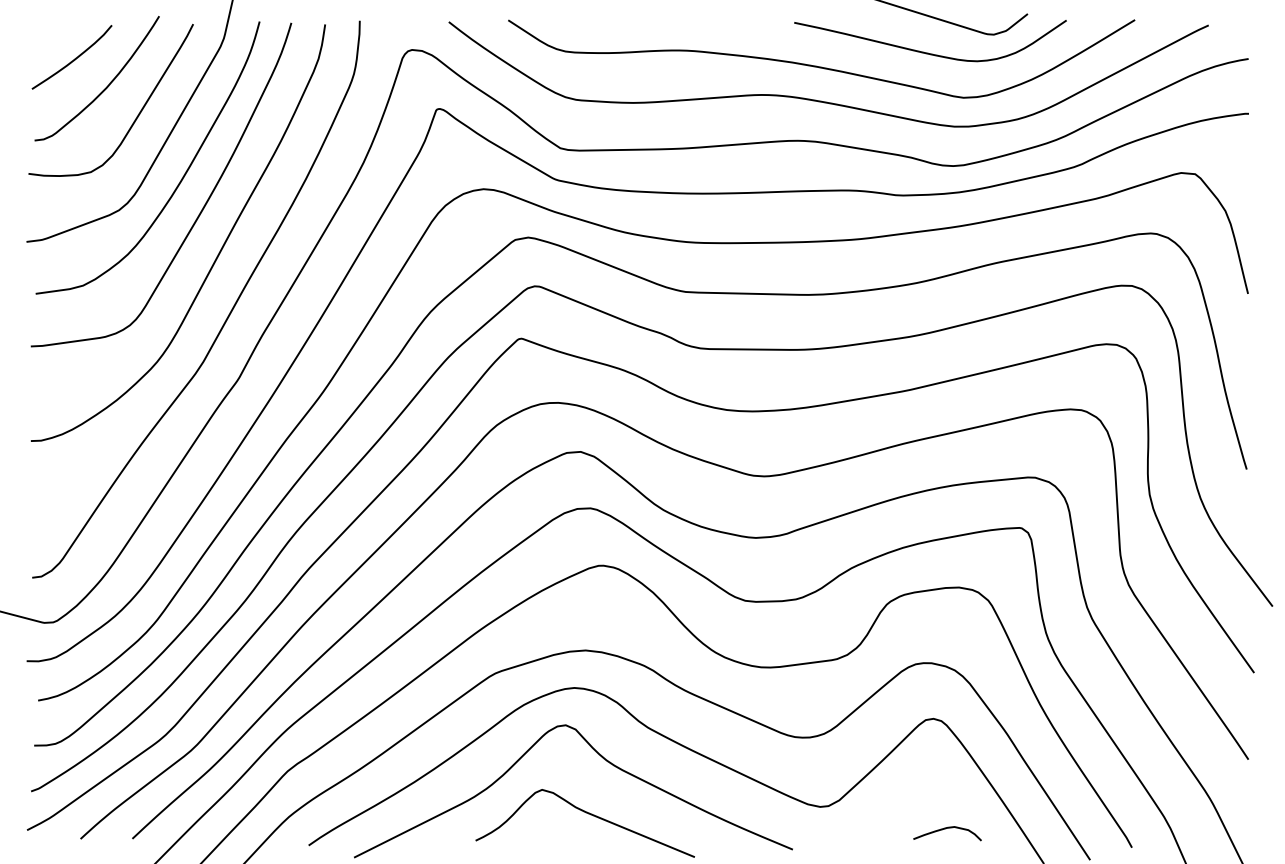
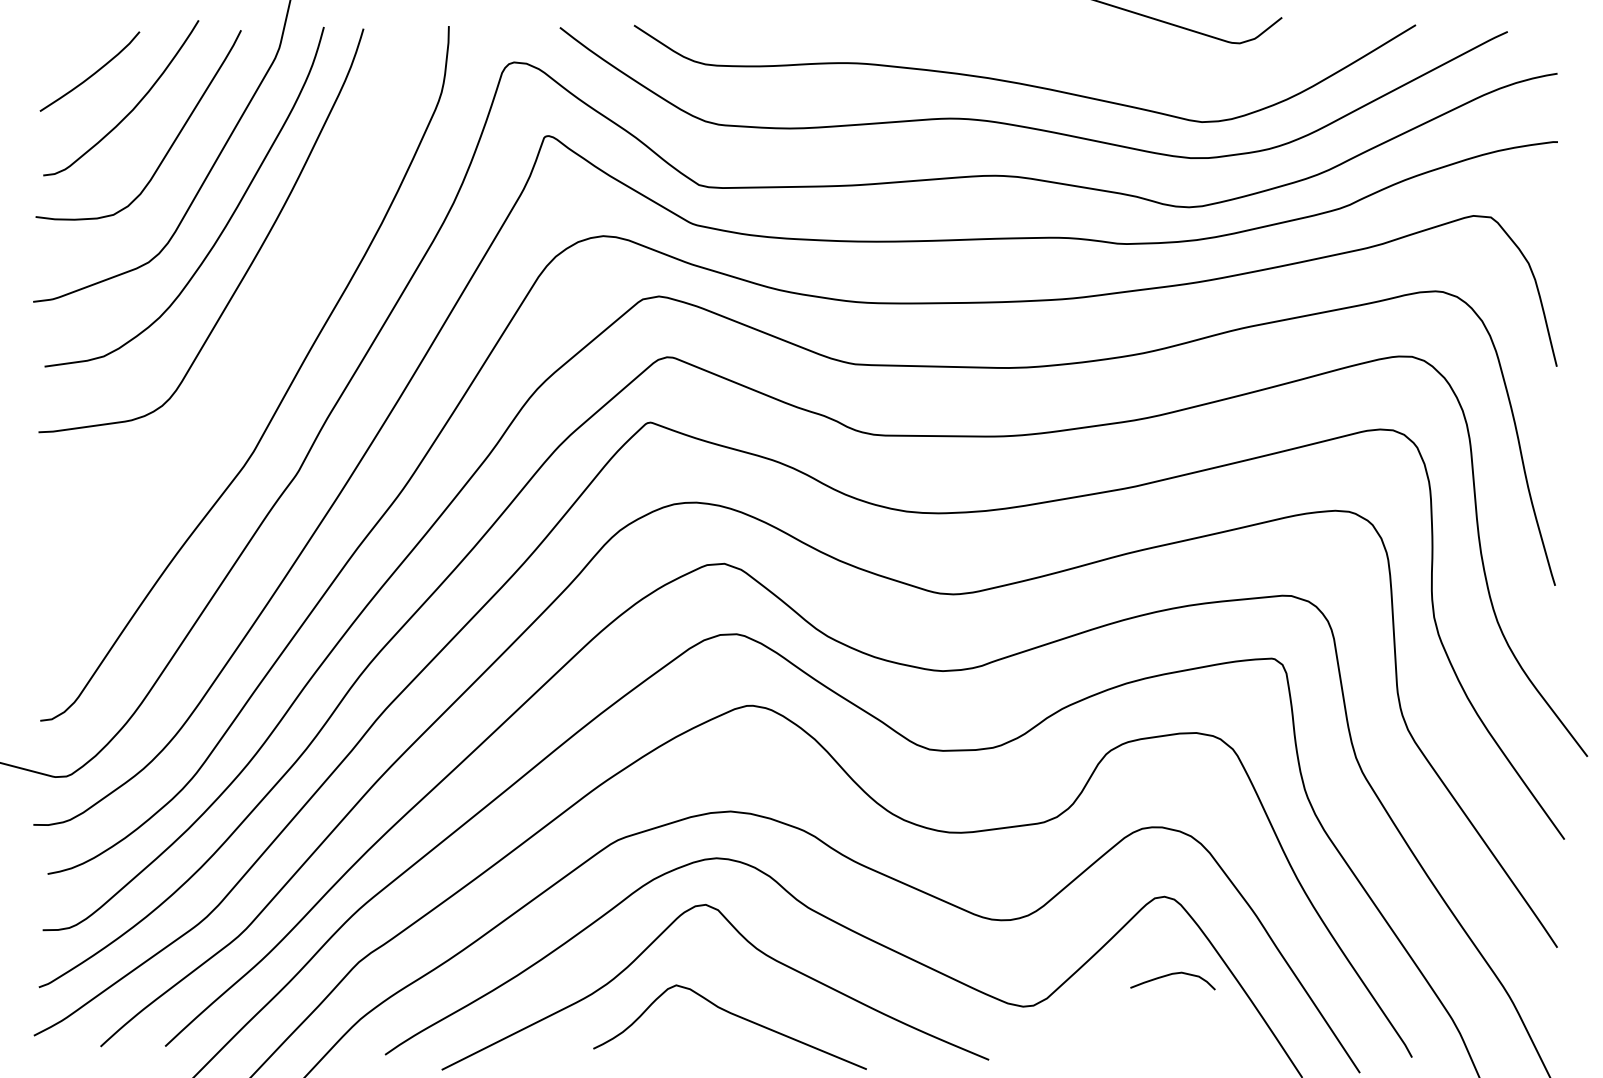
curve: (927, 52) -> (1156, 65), removed
curve: (218, 253) -> (272, 316), removed
curve: (945, 829) -> (1170, 975), moved

